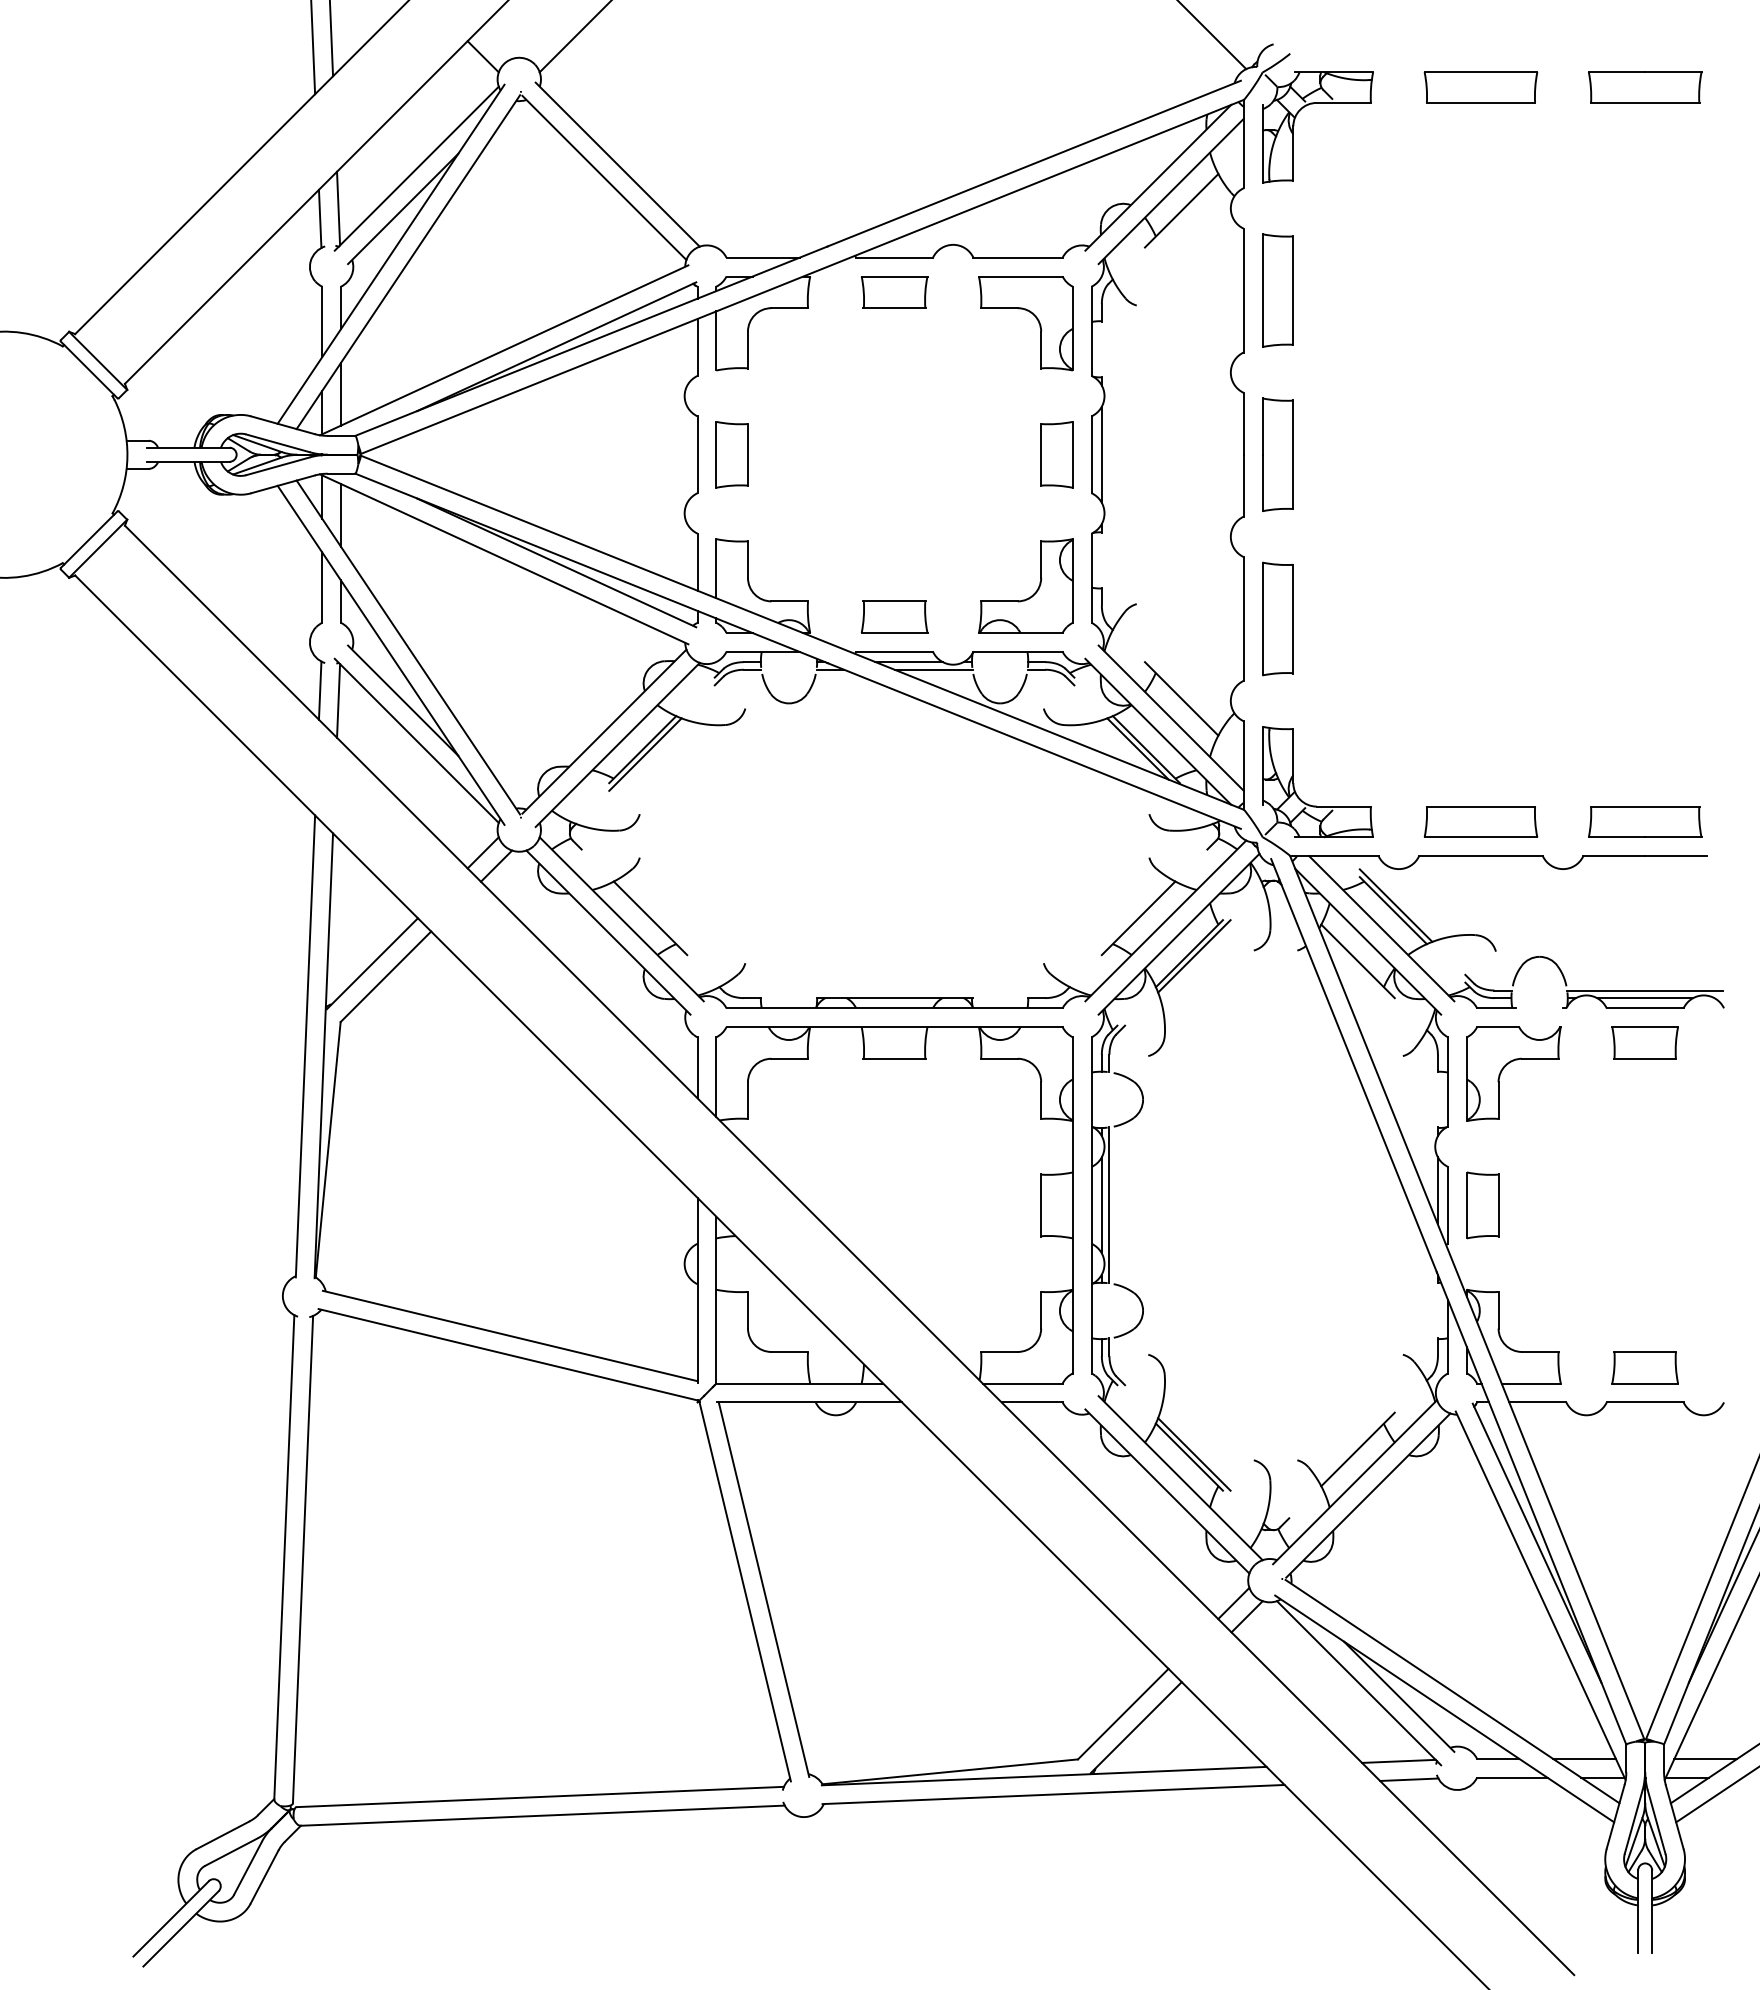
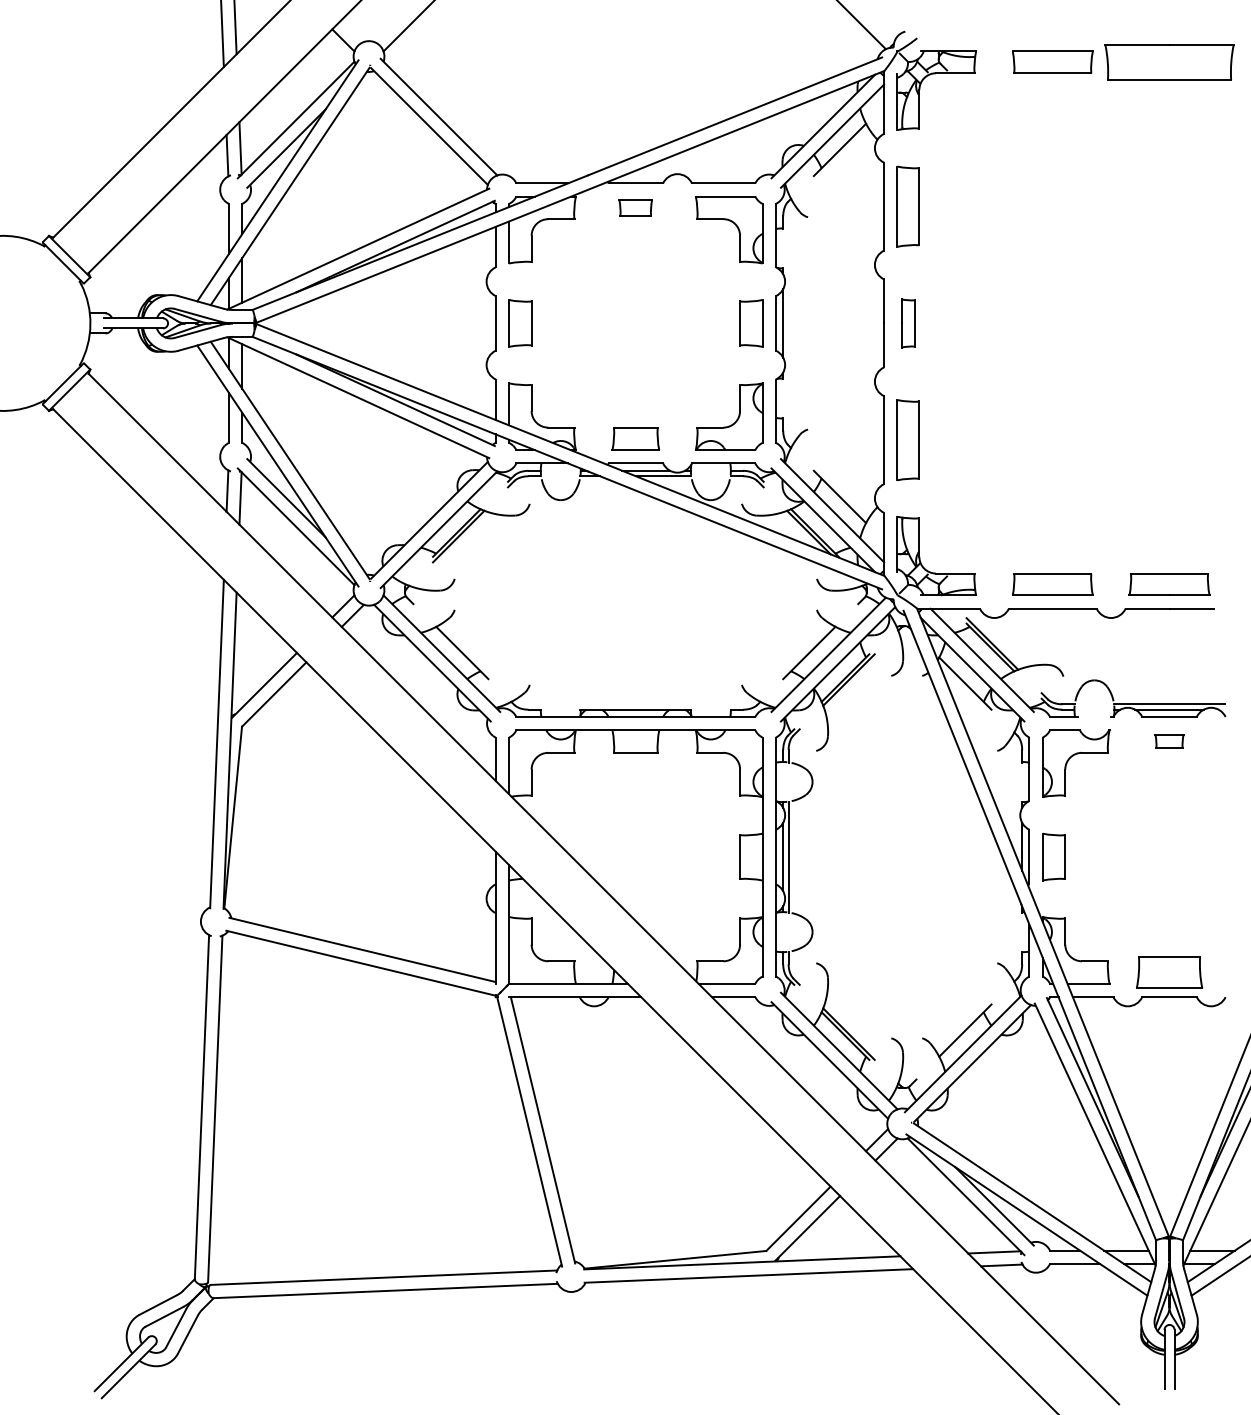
part: (1645, 86) -> (1169, 61), size x1.6
part: (894, 291) -> (635, 207), size x0.7
part: (1276, 454) -> (907, 323), size x0.6
part: (1645, 1042) -> (1169, 741), size x0.6
part: (1645, 1367) -> (1169, 972), size x1.4

